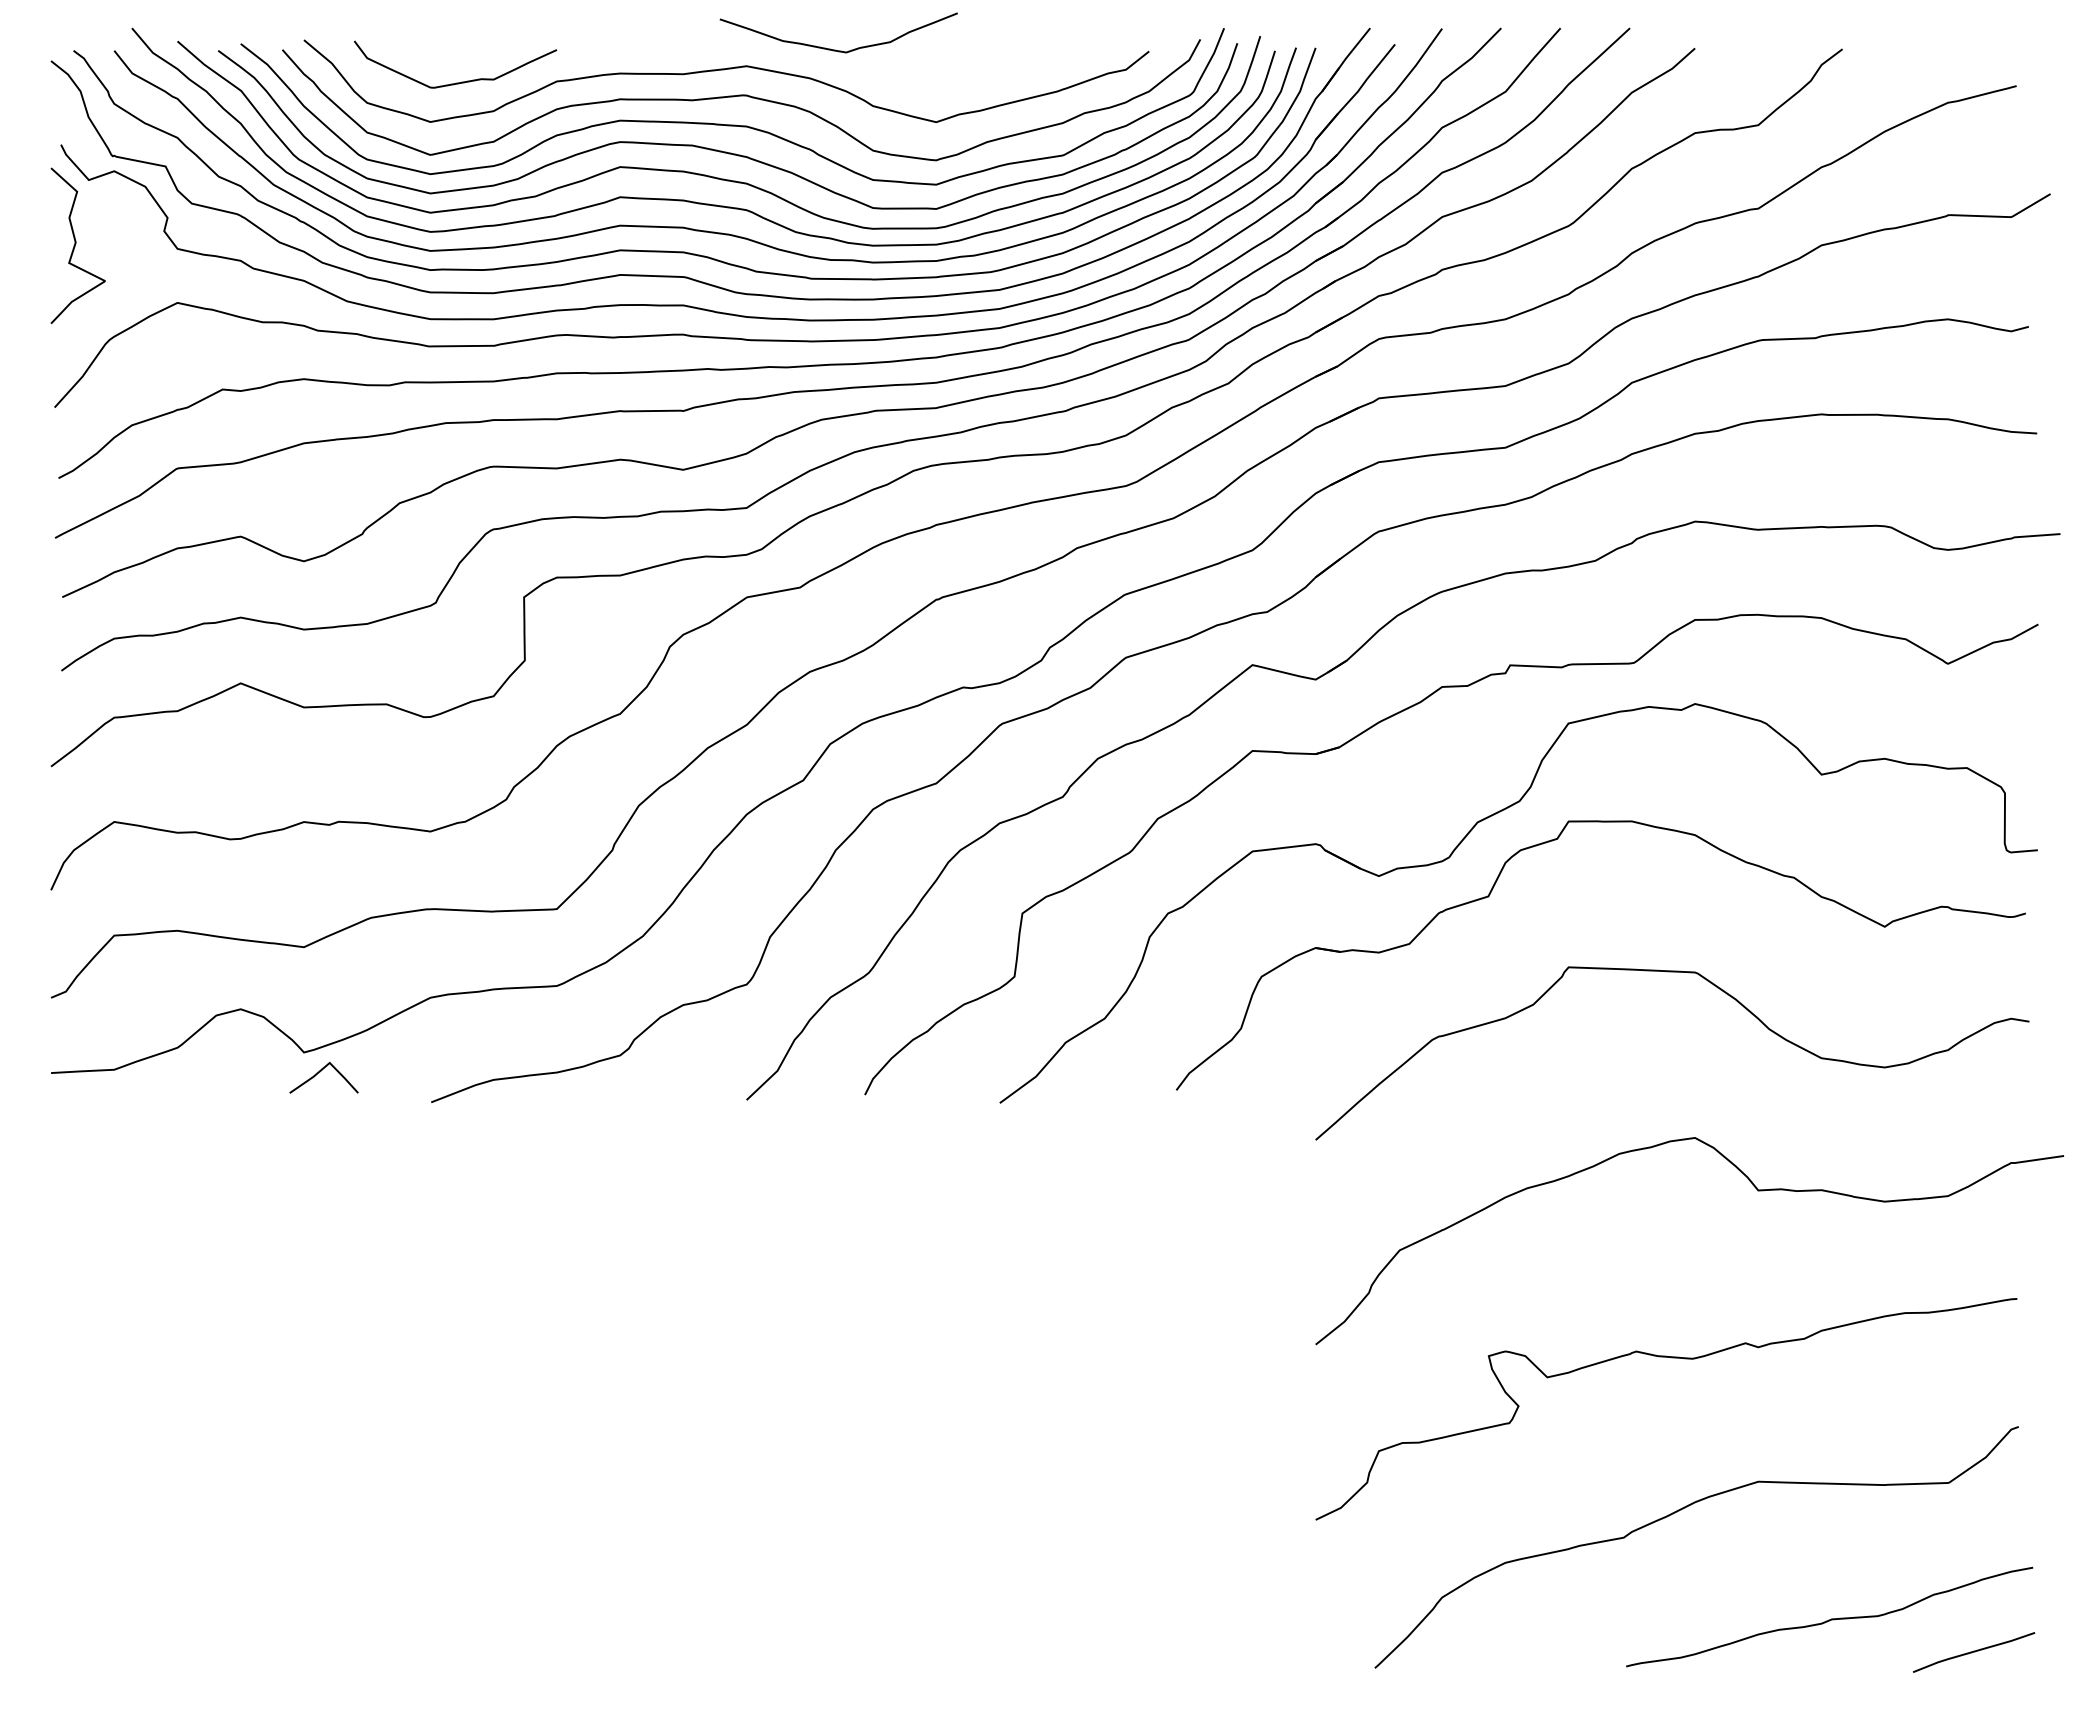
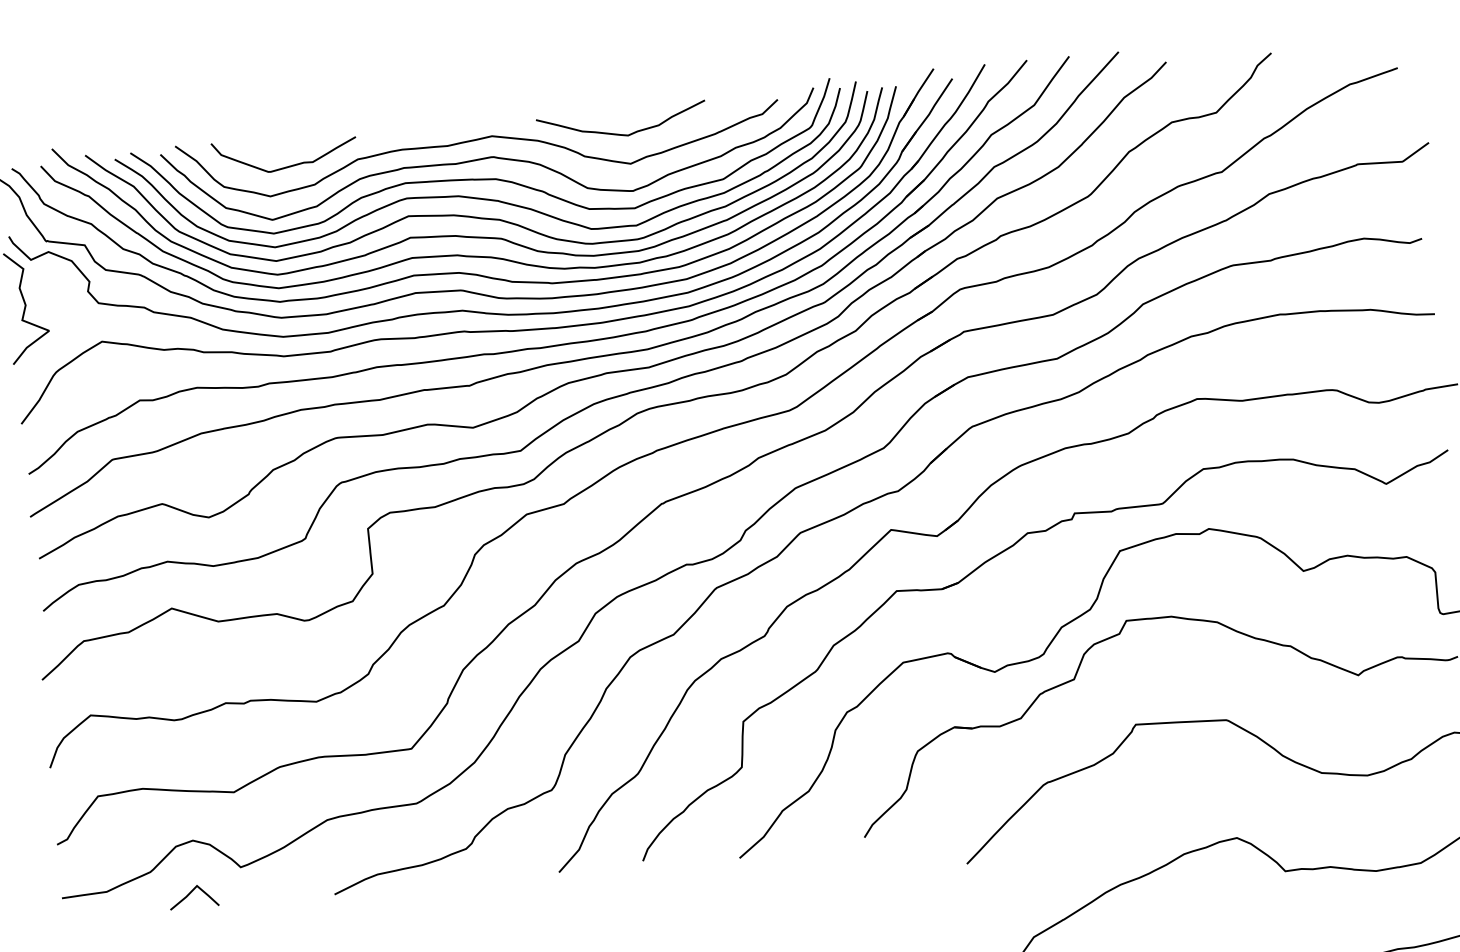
curve: (835, 49) -> (620, 134), moved
line: (320, 1072) -> (191, 893), moved

